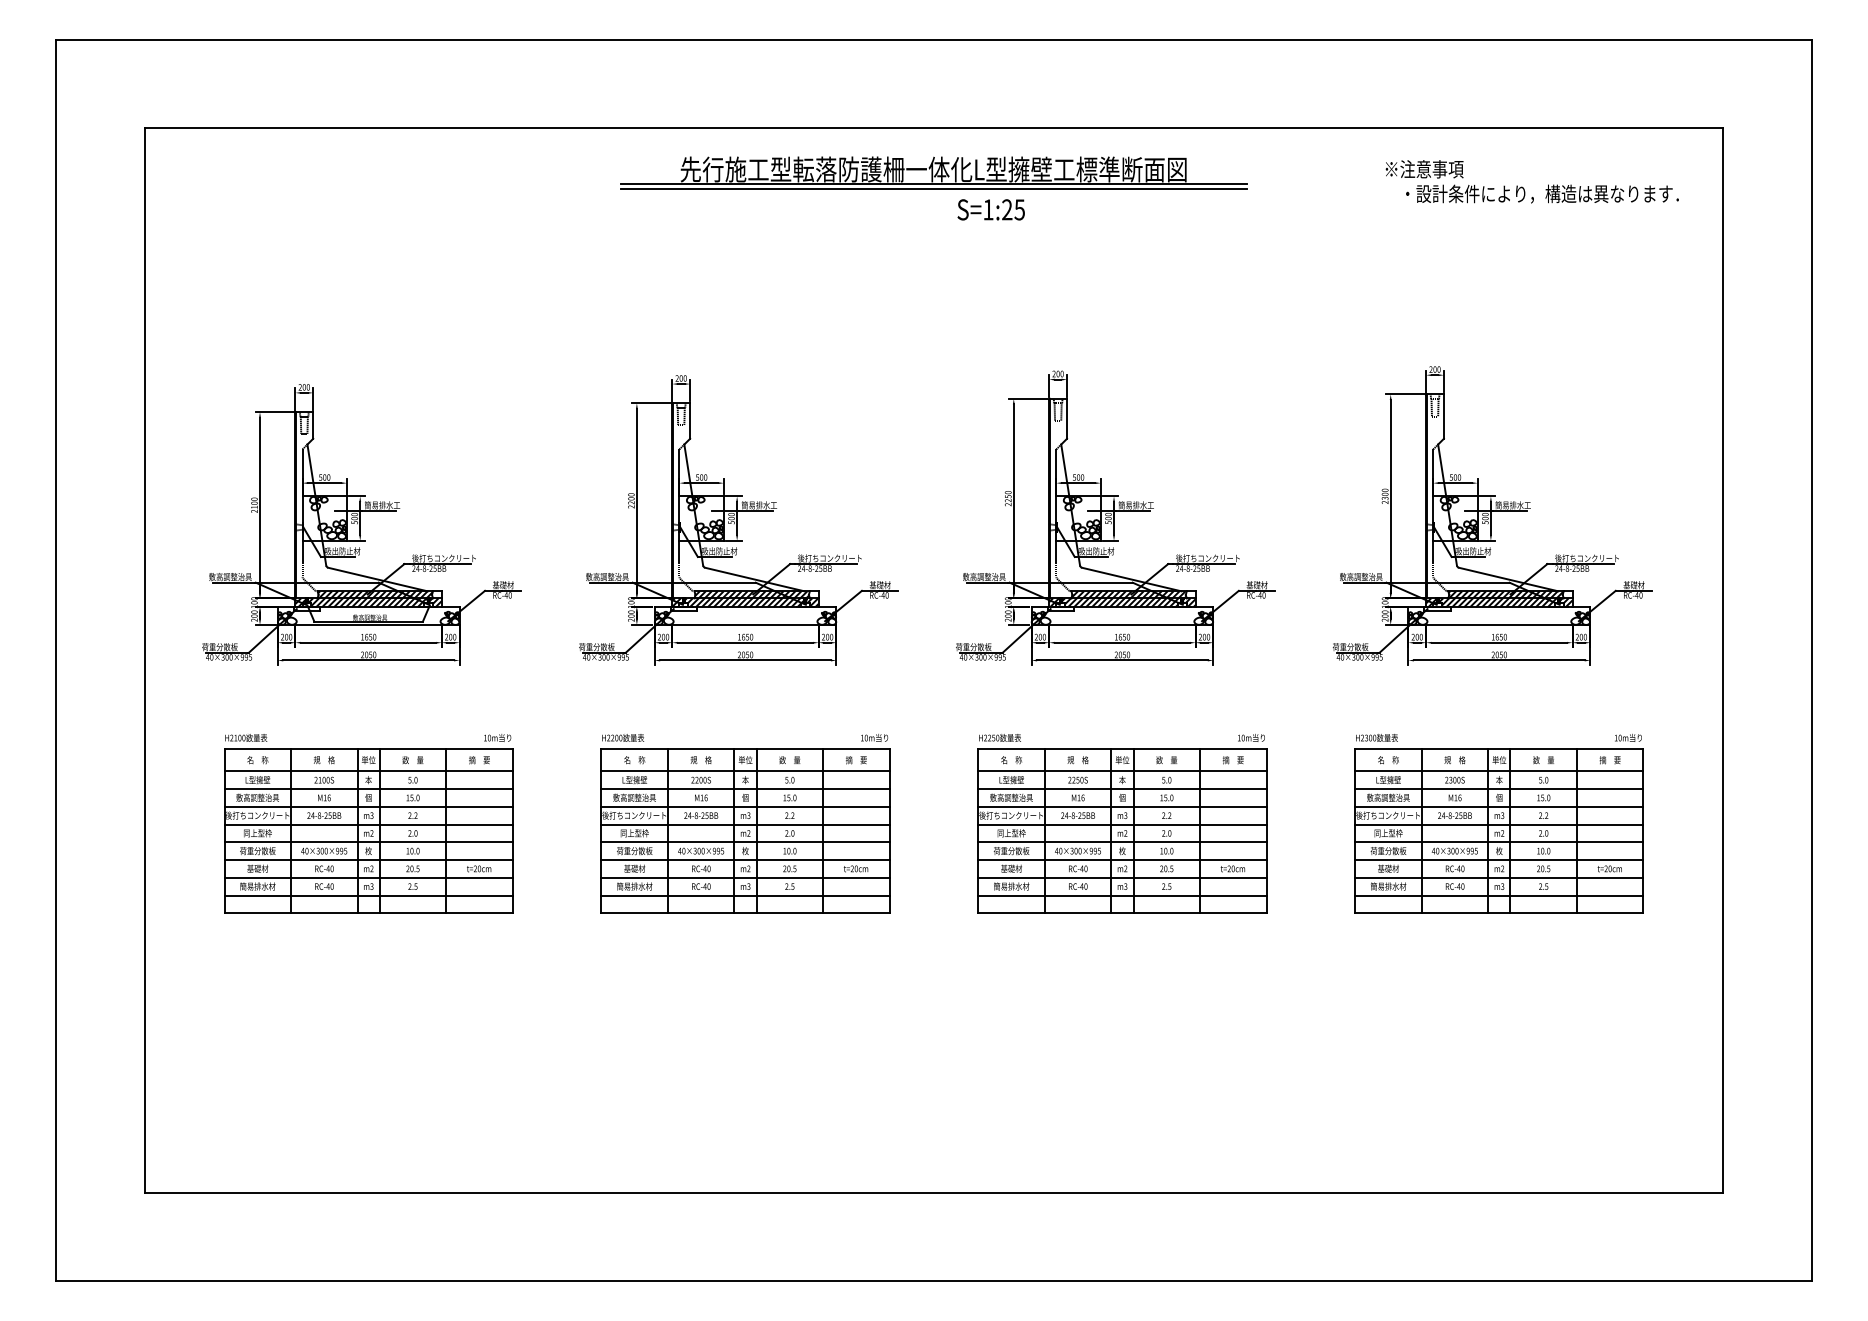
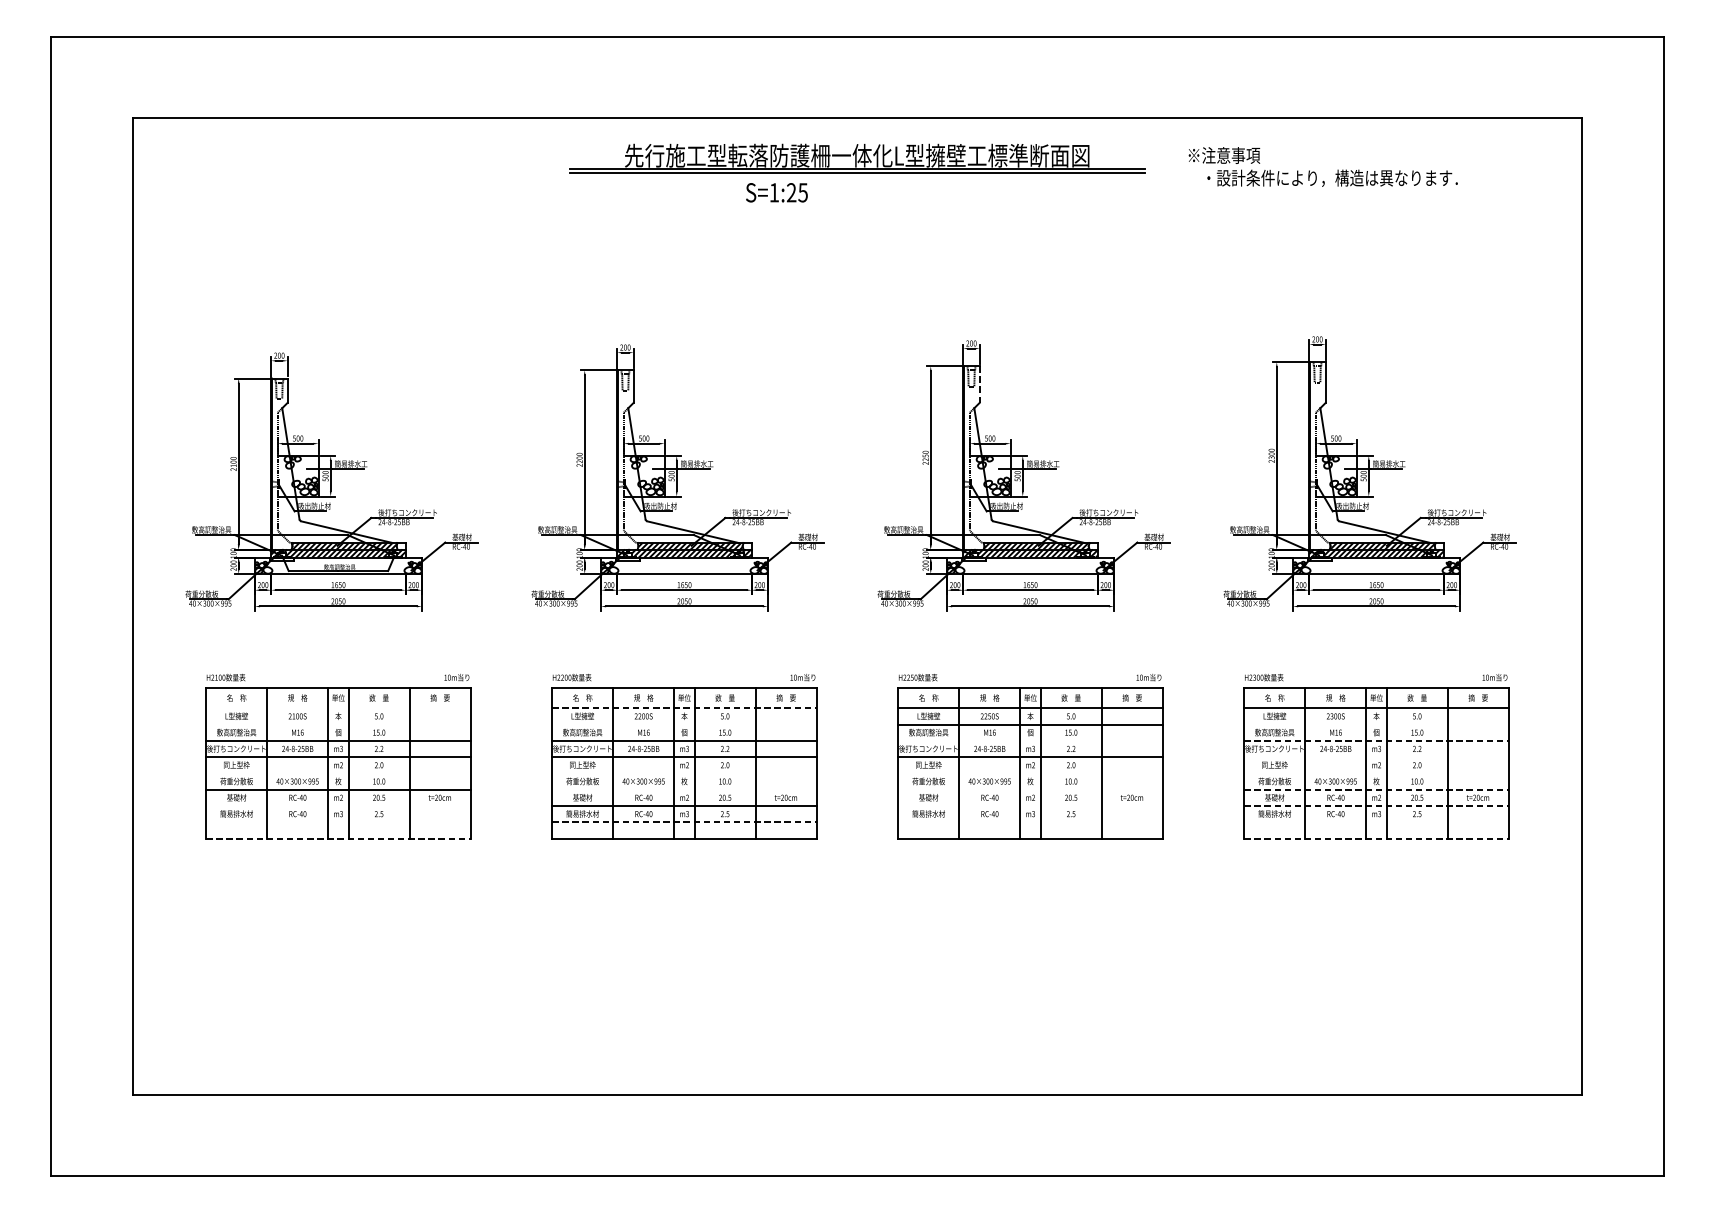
text: (1531, 181) -> (1322, 166), moved
text: (990, 209) -> (776, 192), moved
line: (1067, 418) -> (980, 384), solid -> dashed
line: (368, 771) -> (338, 708), removed
line: (746, 771) -> (685, 708), solid -> dashed
line: (368, 789) -> (338, 724), removed
line: (745, 789) -> (684, 724), removed
line: (1499, 789) -> (1376, 724), removed
line: (1122, 806) -> (1030, 740), removed
line: (1499, 806) -> (1376, 740), solid -> dashed
line: (1499, 824) -> (1376, 757), removed
line: (368, 842) -> (338, 773), removed
line: (745, 842) -> (684, 773), removed
line: (1122, 842) -> (1030, 773), removed
line: (1499, 842) -> (1376, 773), removed
line: (745, 860) -> (684, 790), removed
line: (1122, 860) -> (1030, 790), removed
line: (1499, 860) -> (1376, 790), solid -> dashed
line: (368, 877) -> (338, 805), removed
line: (1122, 877) -> (1030, 805), removed
line: (1499, 877) -> (1376, 805), solid -> dashed
line: (368, 895) -> (338, 822), removed
line: (746, 895) -> (685, 822), solid -> dashed
line: (1122, 895) -> (1030, 822), removed
line: (1499, 895) -> (1376, 822), removed
line: (369, 913) -> (339, 838), solid -> dashed
line: (1499, 913) -> (1376, 838), solid -> dashed

